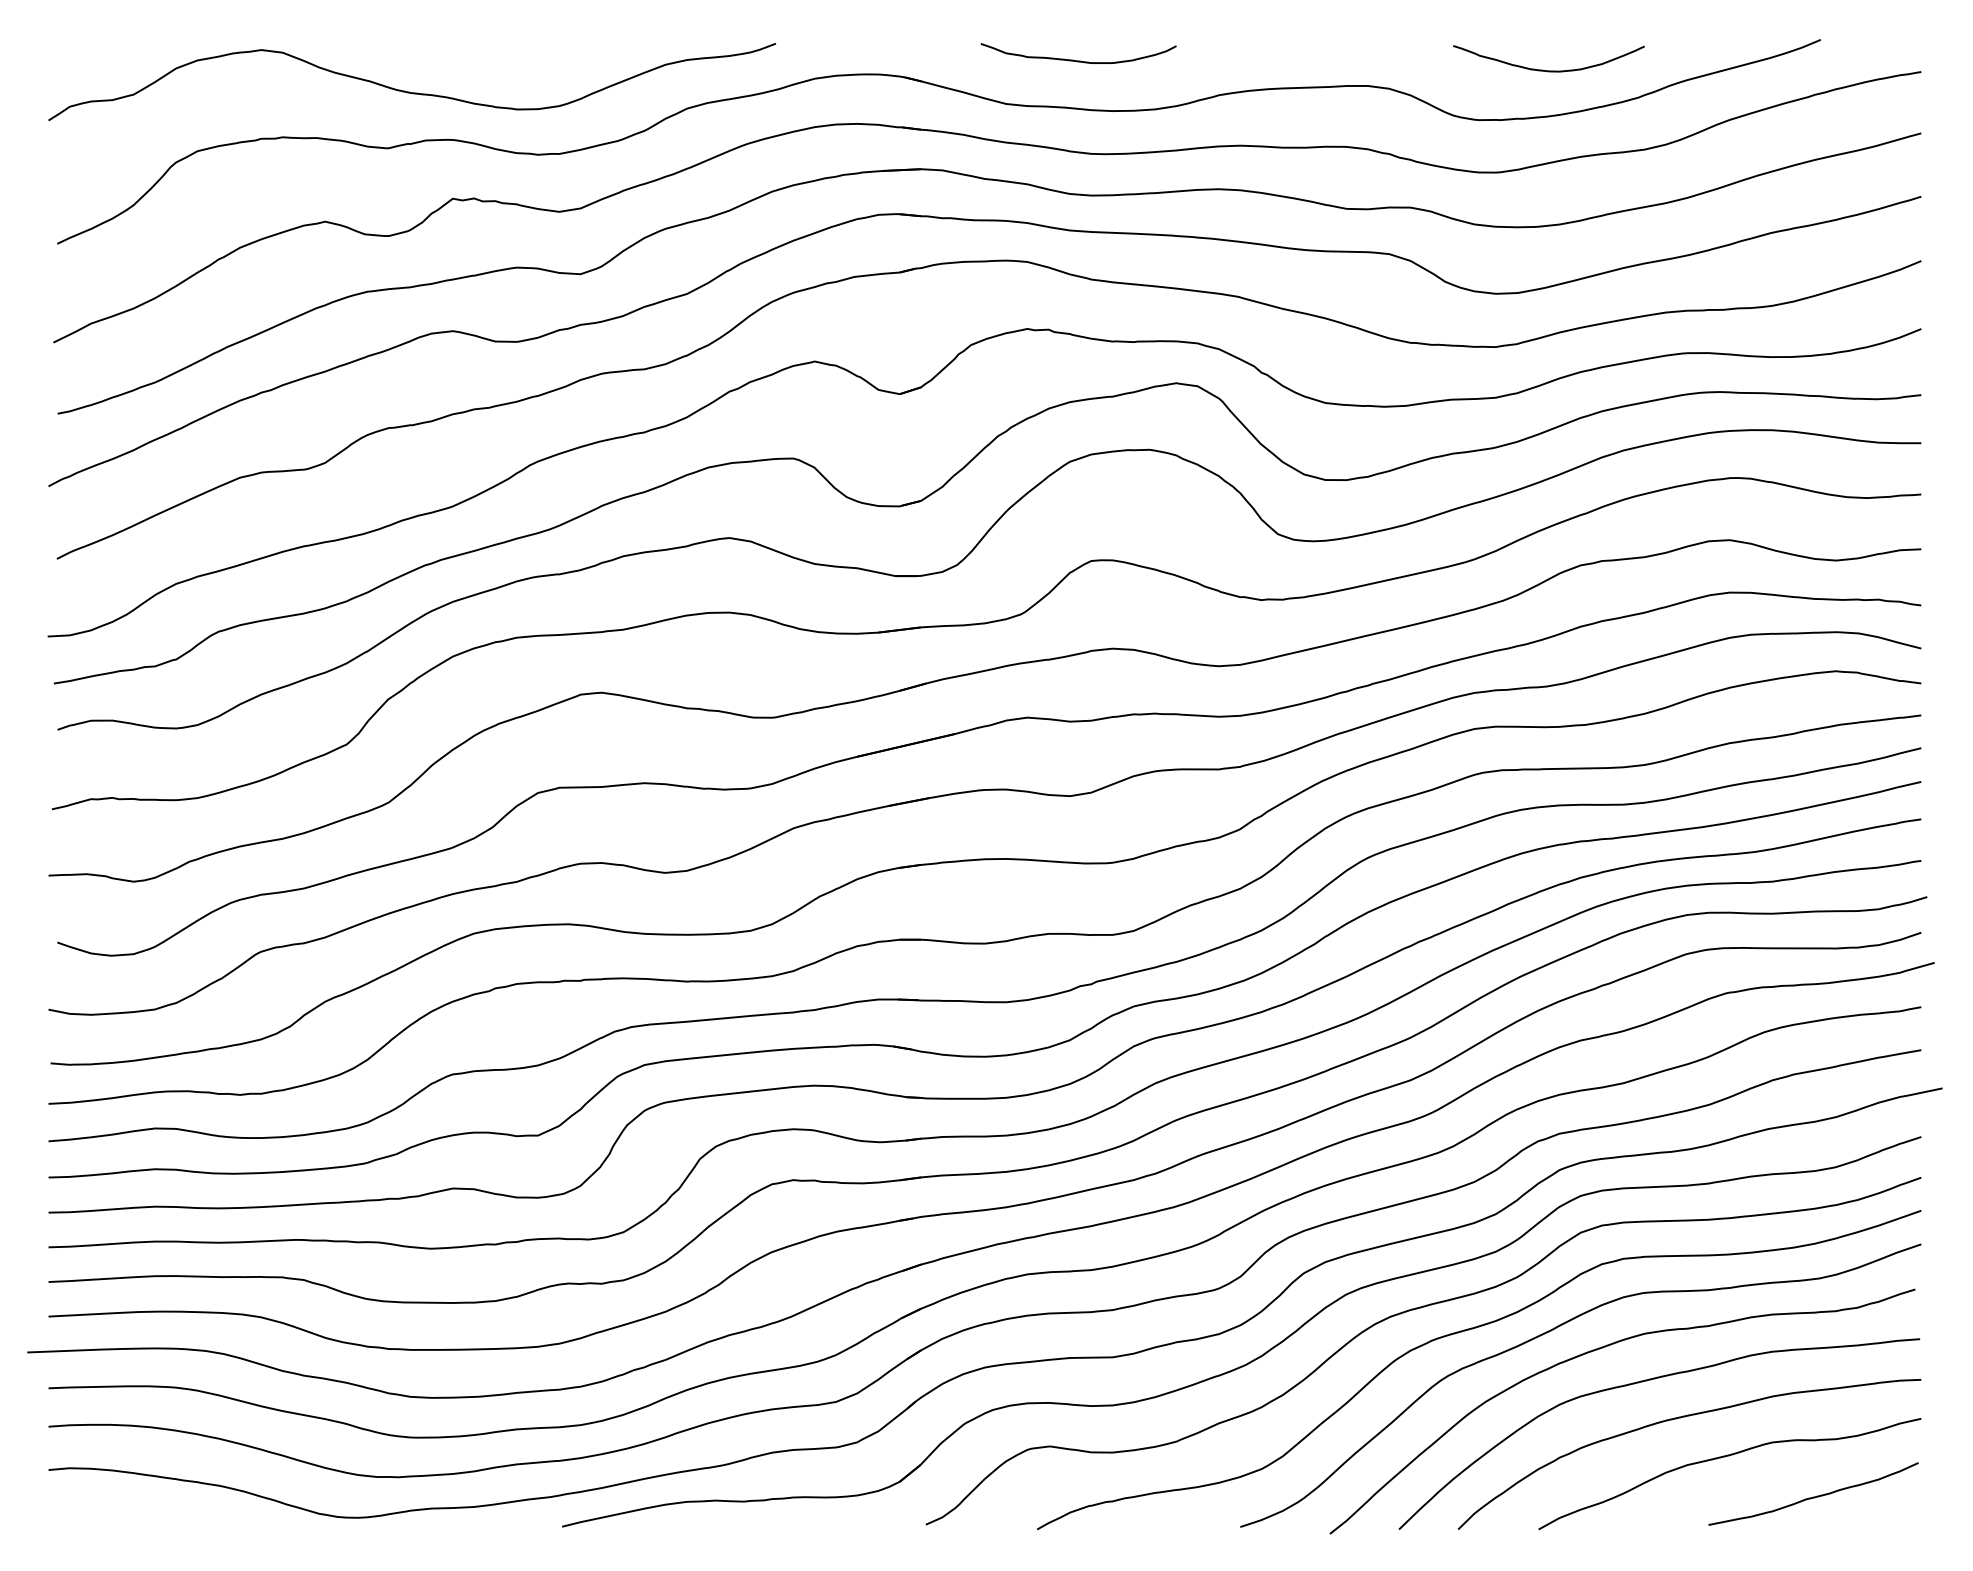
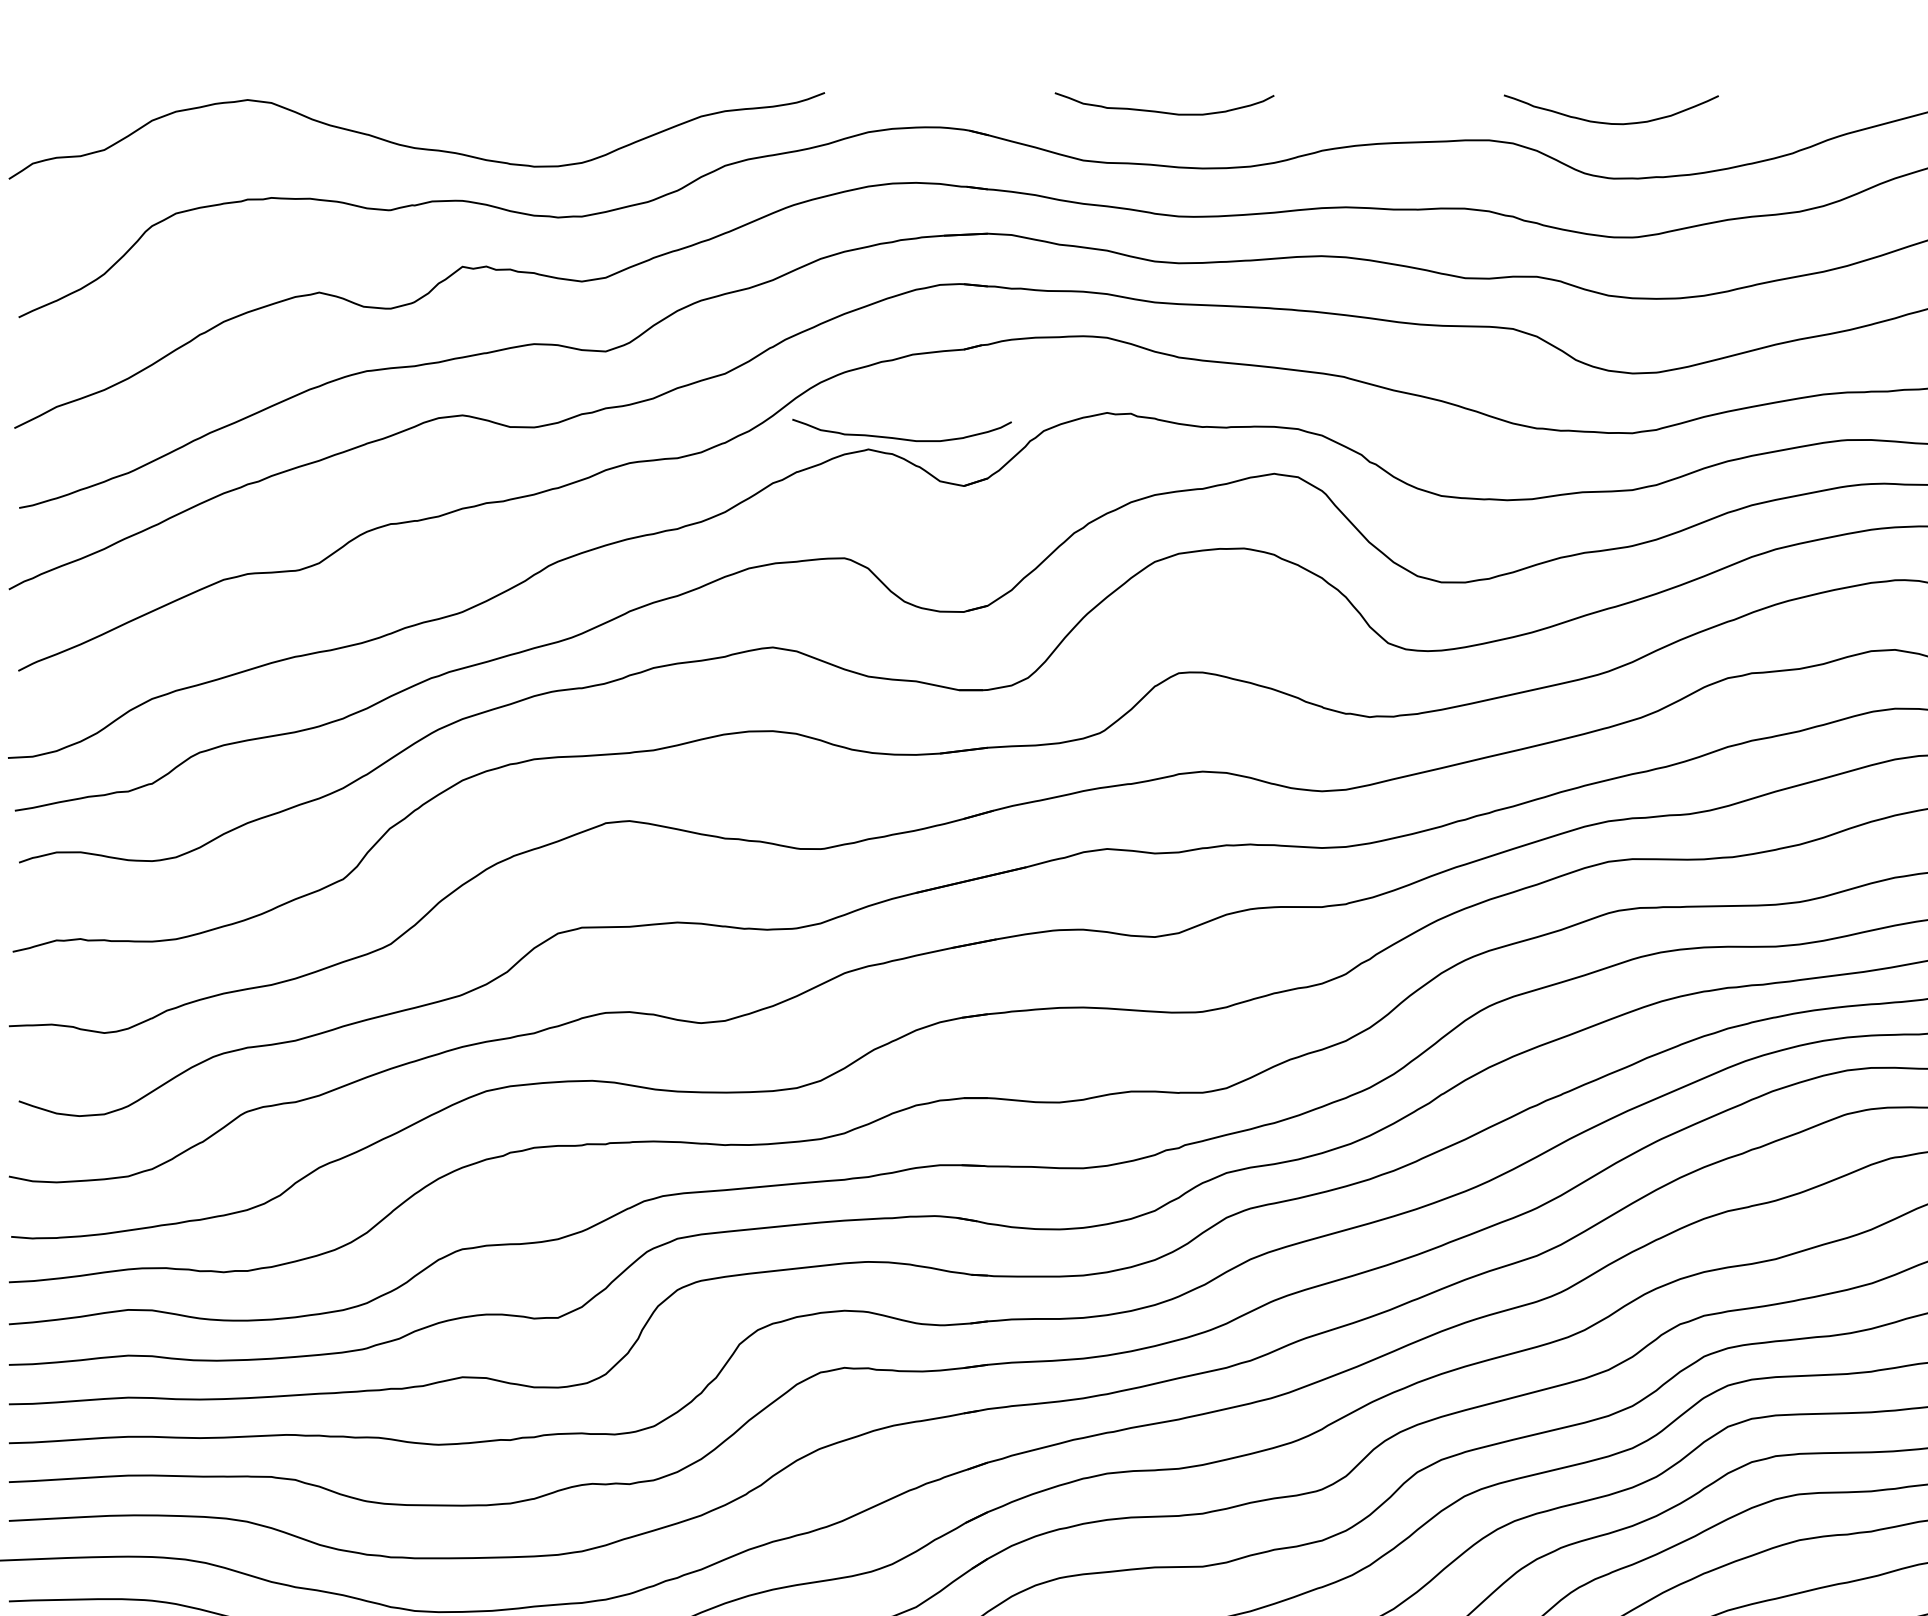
curve: (1548, 70) -> (1610, 122), moved
curve: (844, 351) -> (901, 438), added

